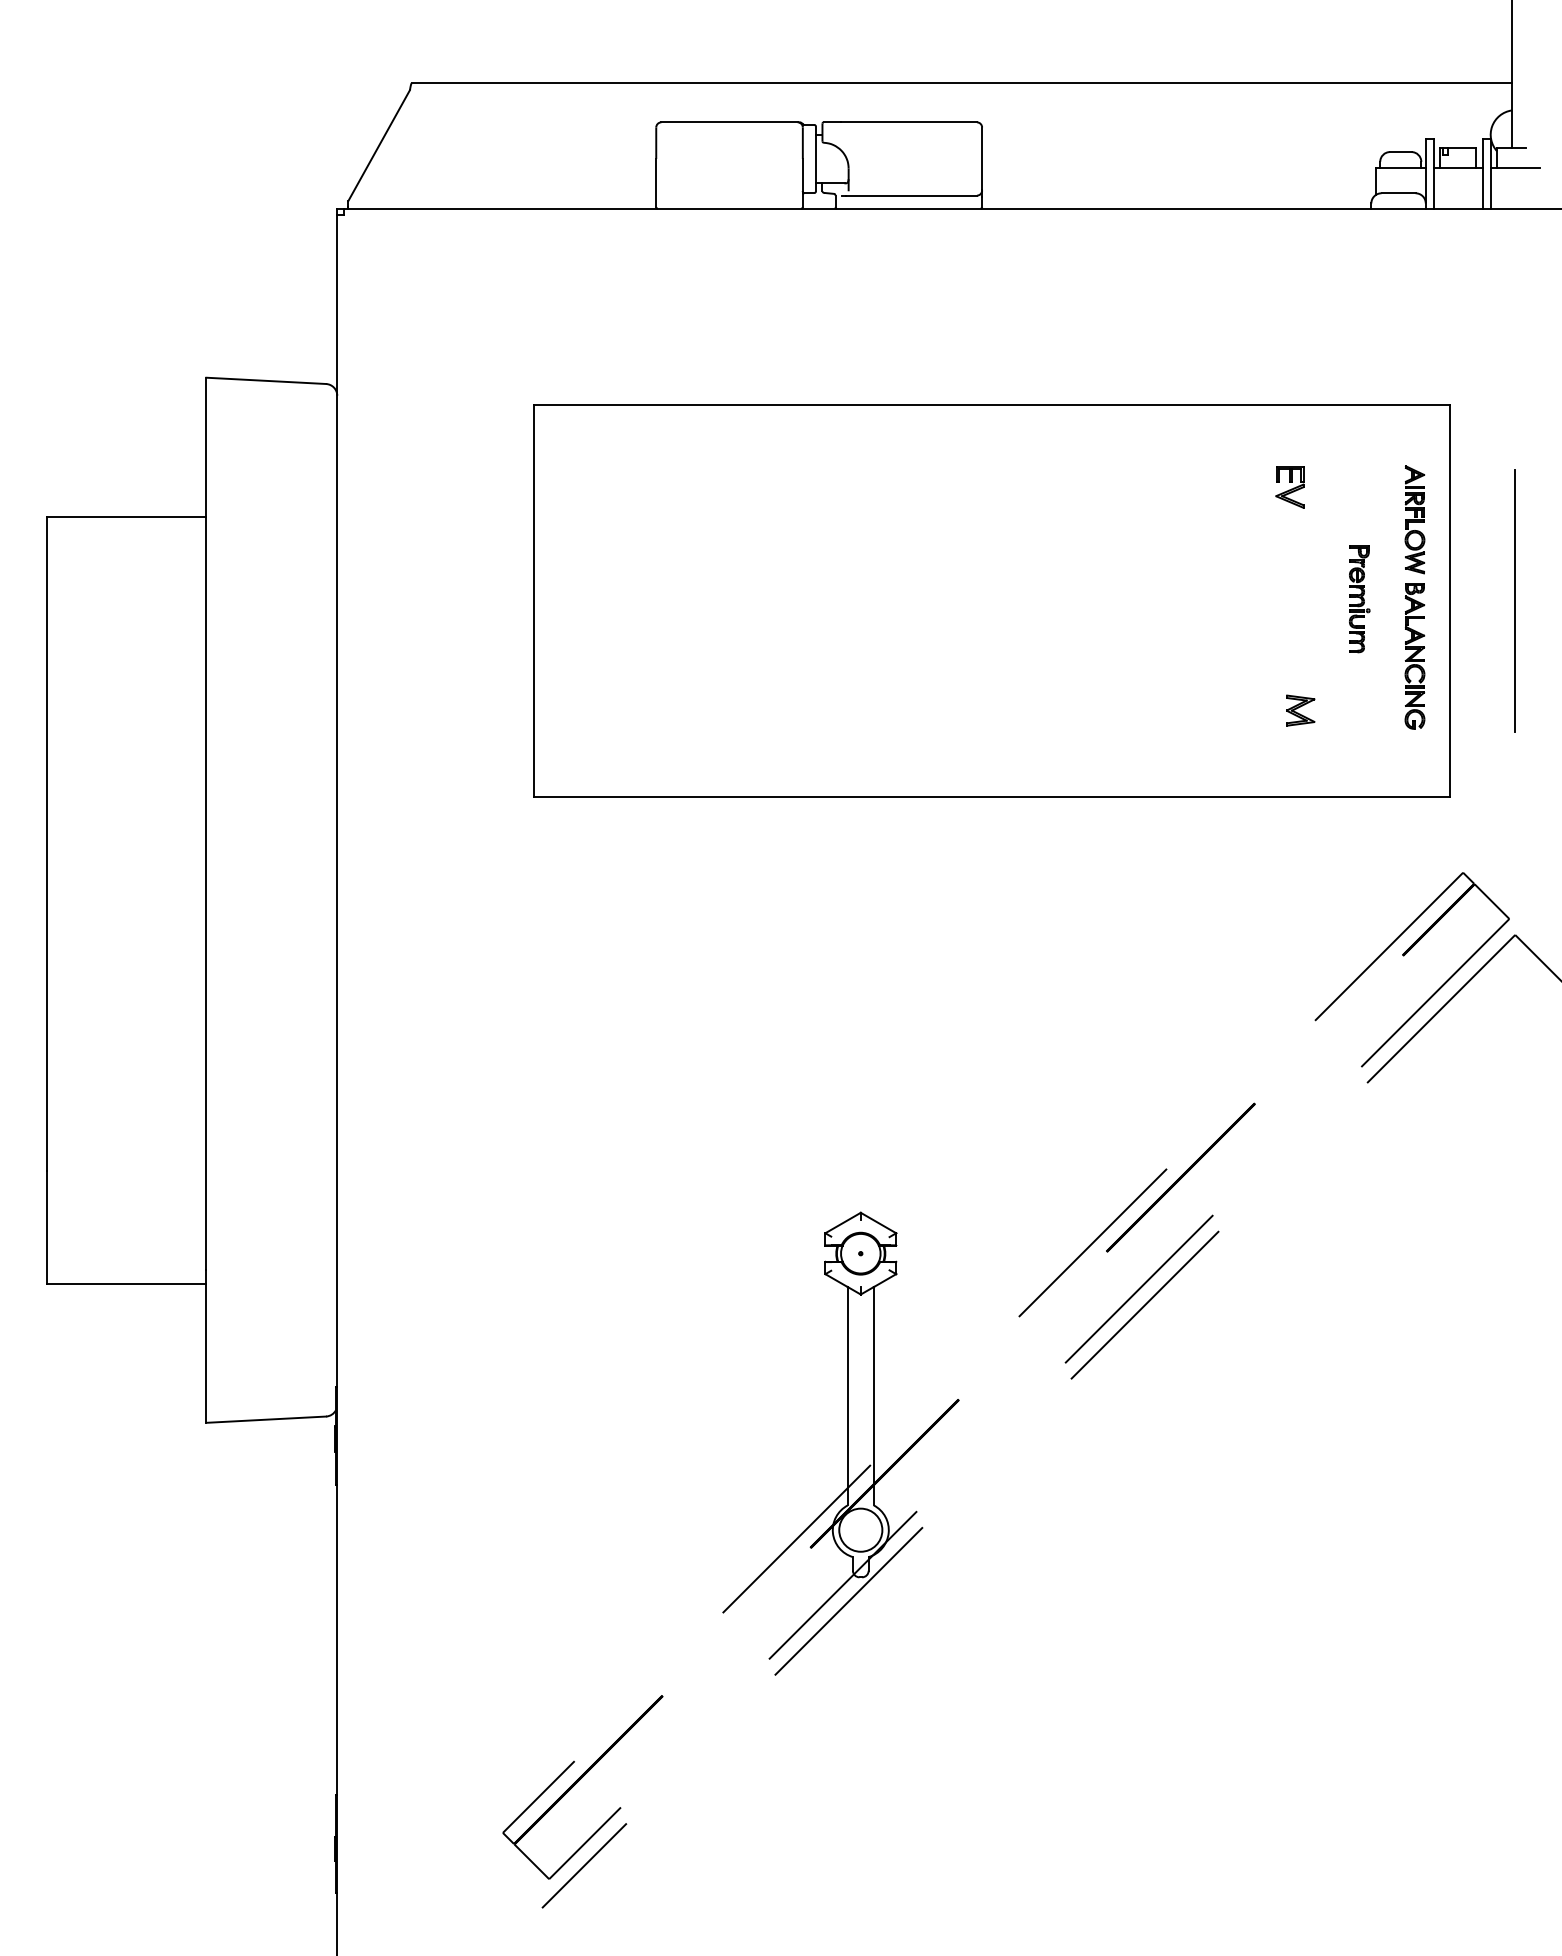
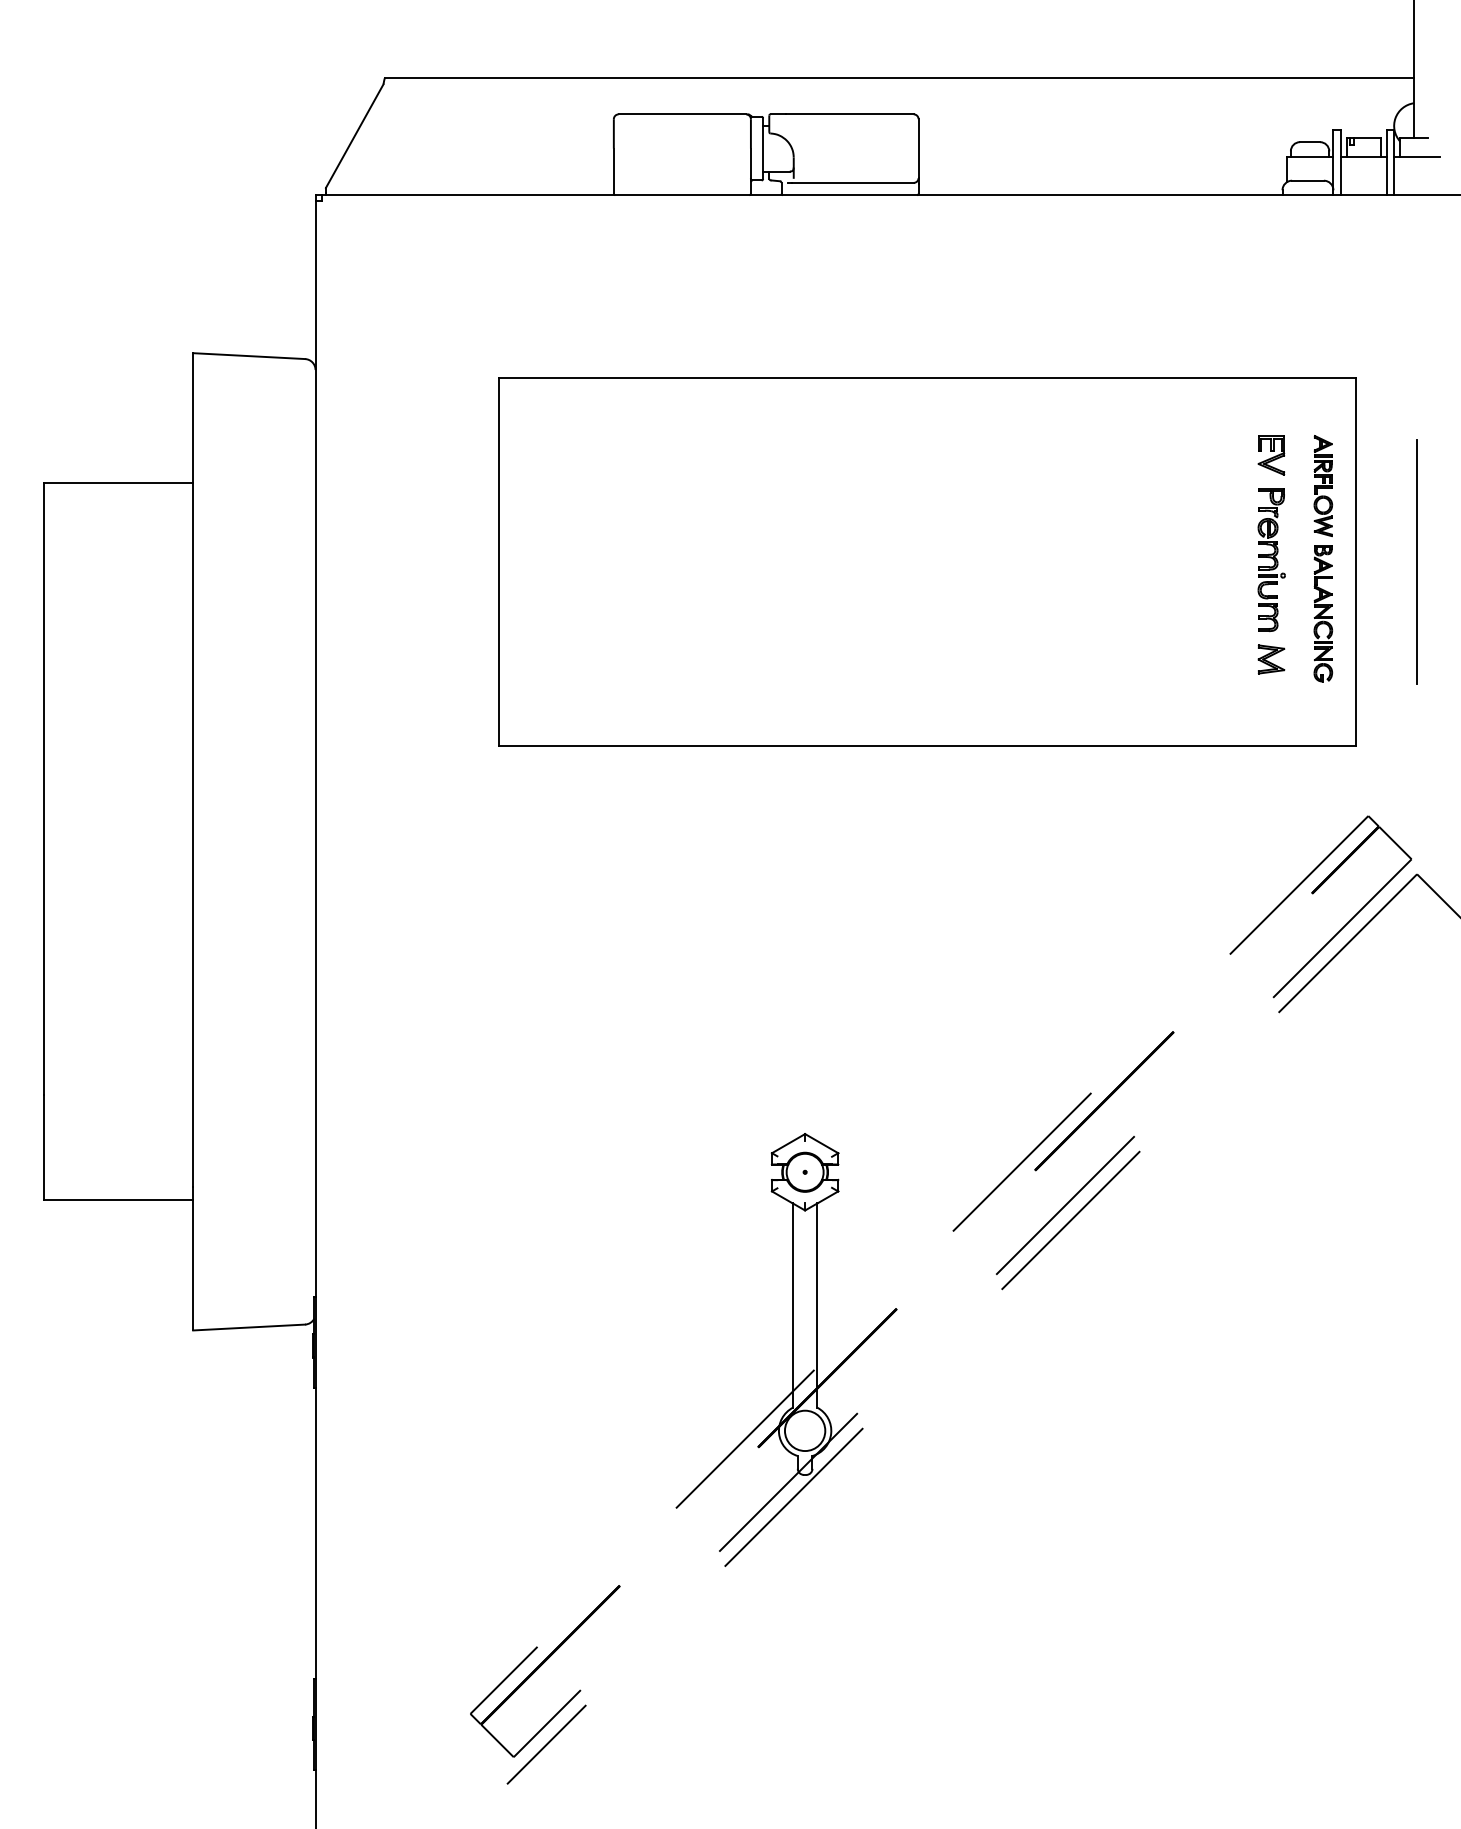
part: (1290, 487) -> (1271, 455), moved
part: (1359, 599) -> (1271, 560), size x1.43
part: (1300, 710) -> (1271, 659), moved

